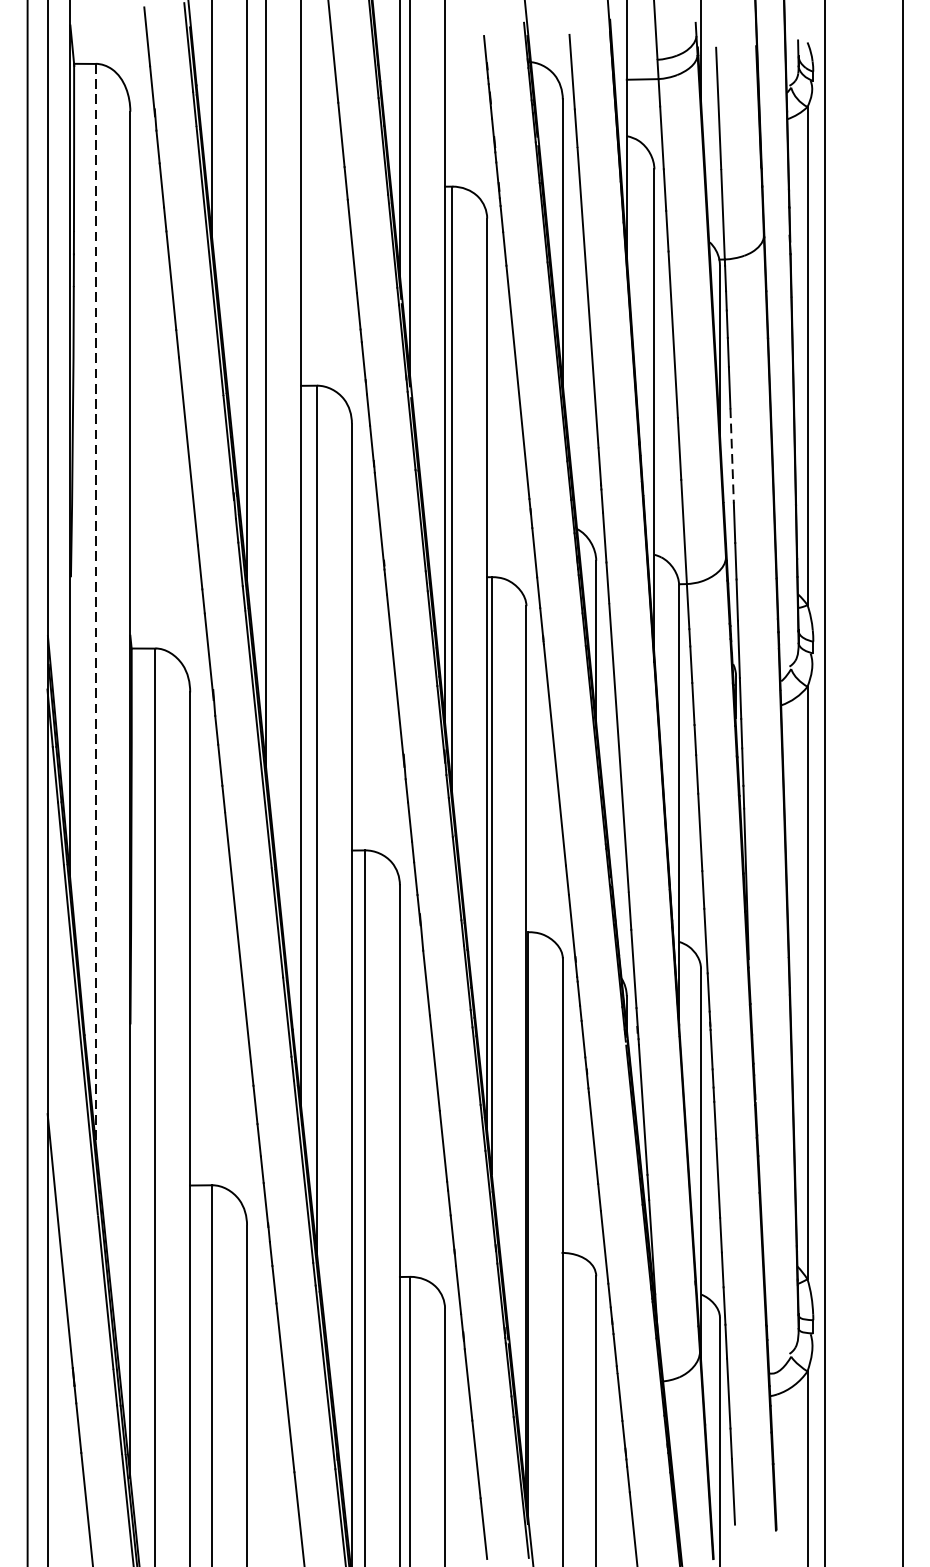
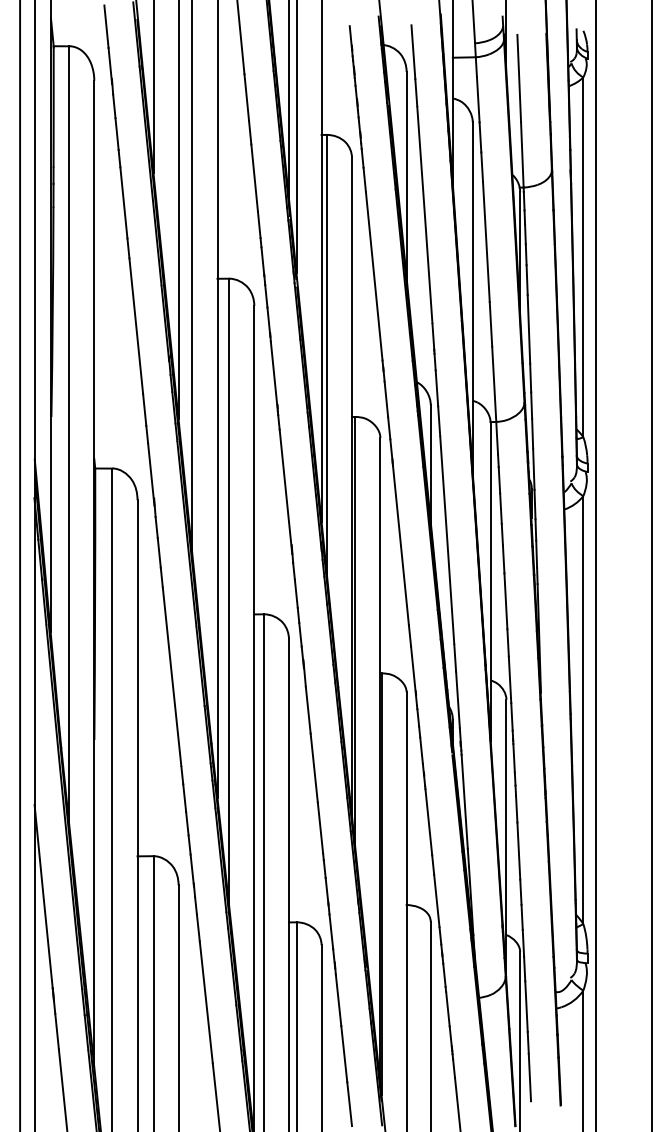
line: (731, 456) -> (528, 329), dashed -> solid
line: (96, 604) -> (69, 436), dashed -> solid

